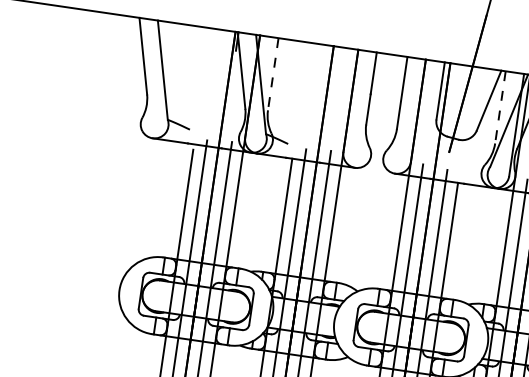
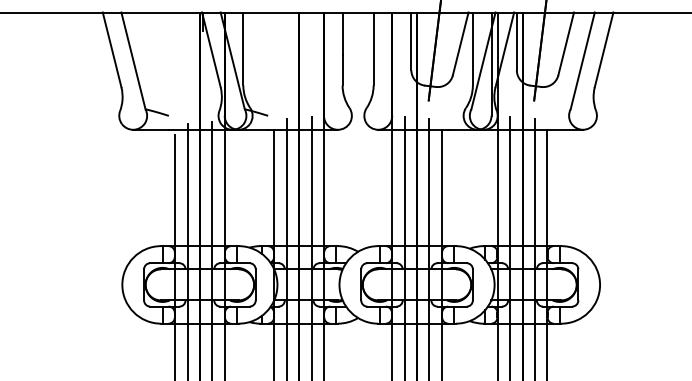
line: (273, 74) -> (243, 49), dashed -> solid
line: (499, 107) -> (472, 49), dashed -> solid

